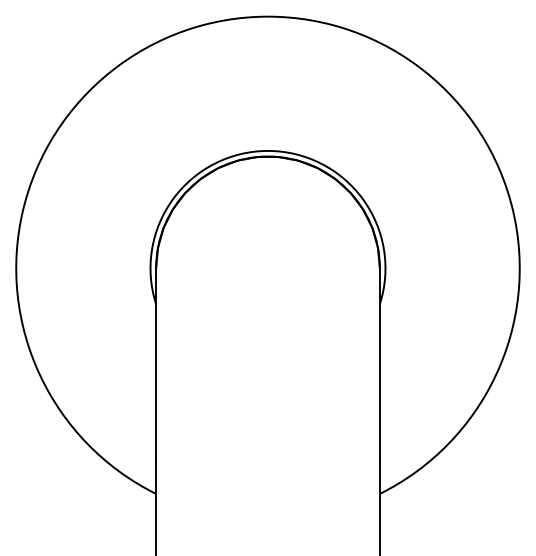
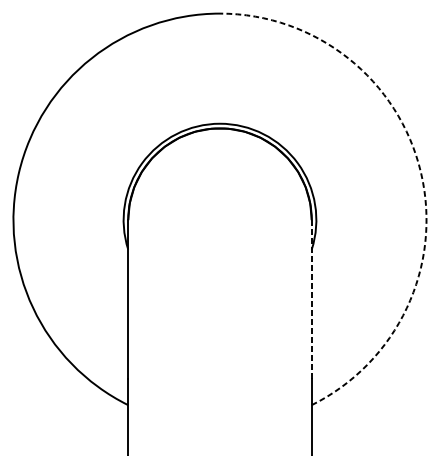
arc: (513, 210) -> (421, 172), solid -> dashed
line: (379, 365) -> (311, 299), solid -> dashed

